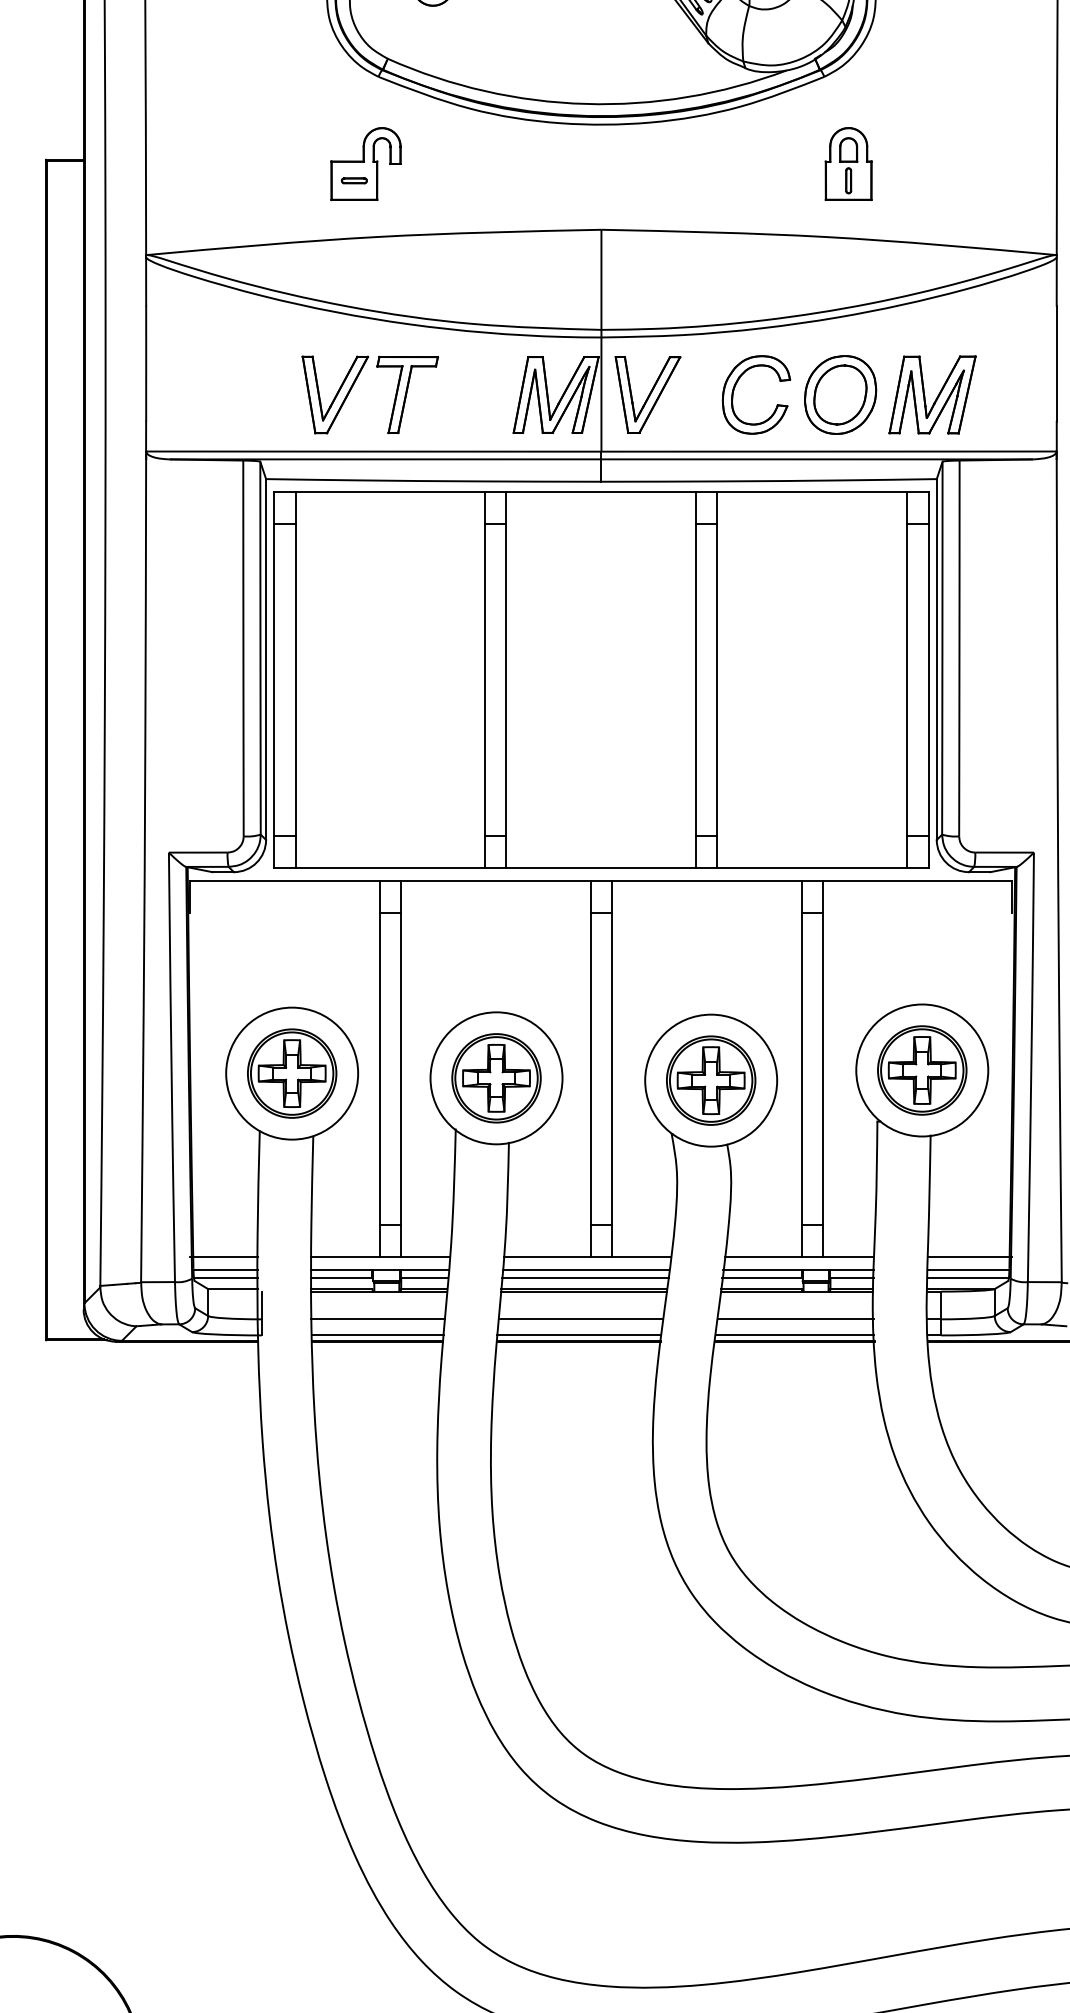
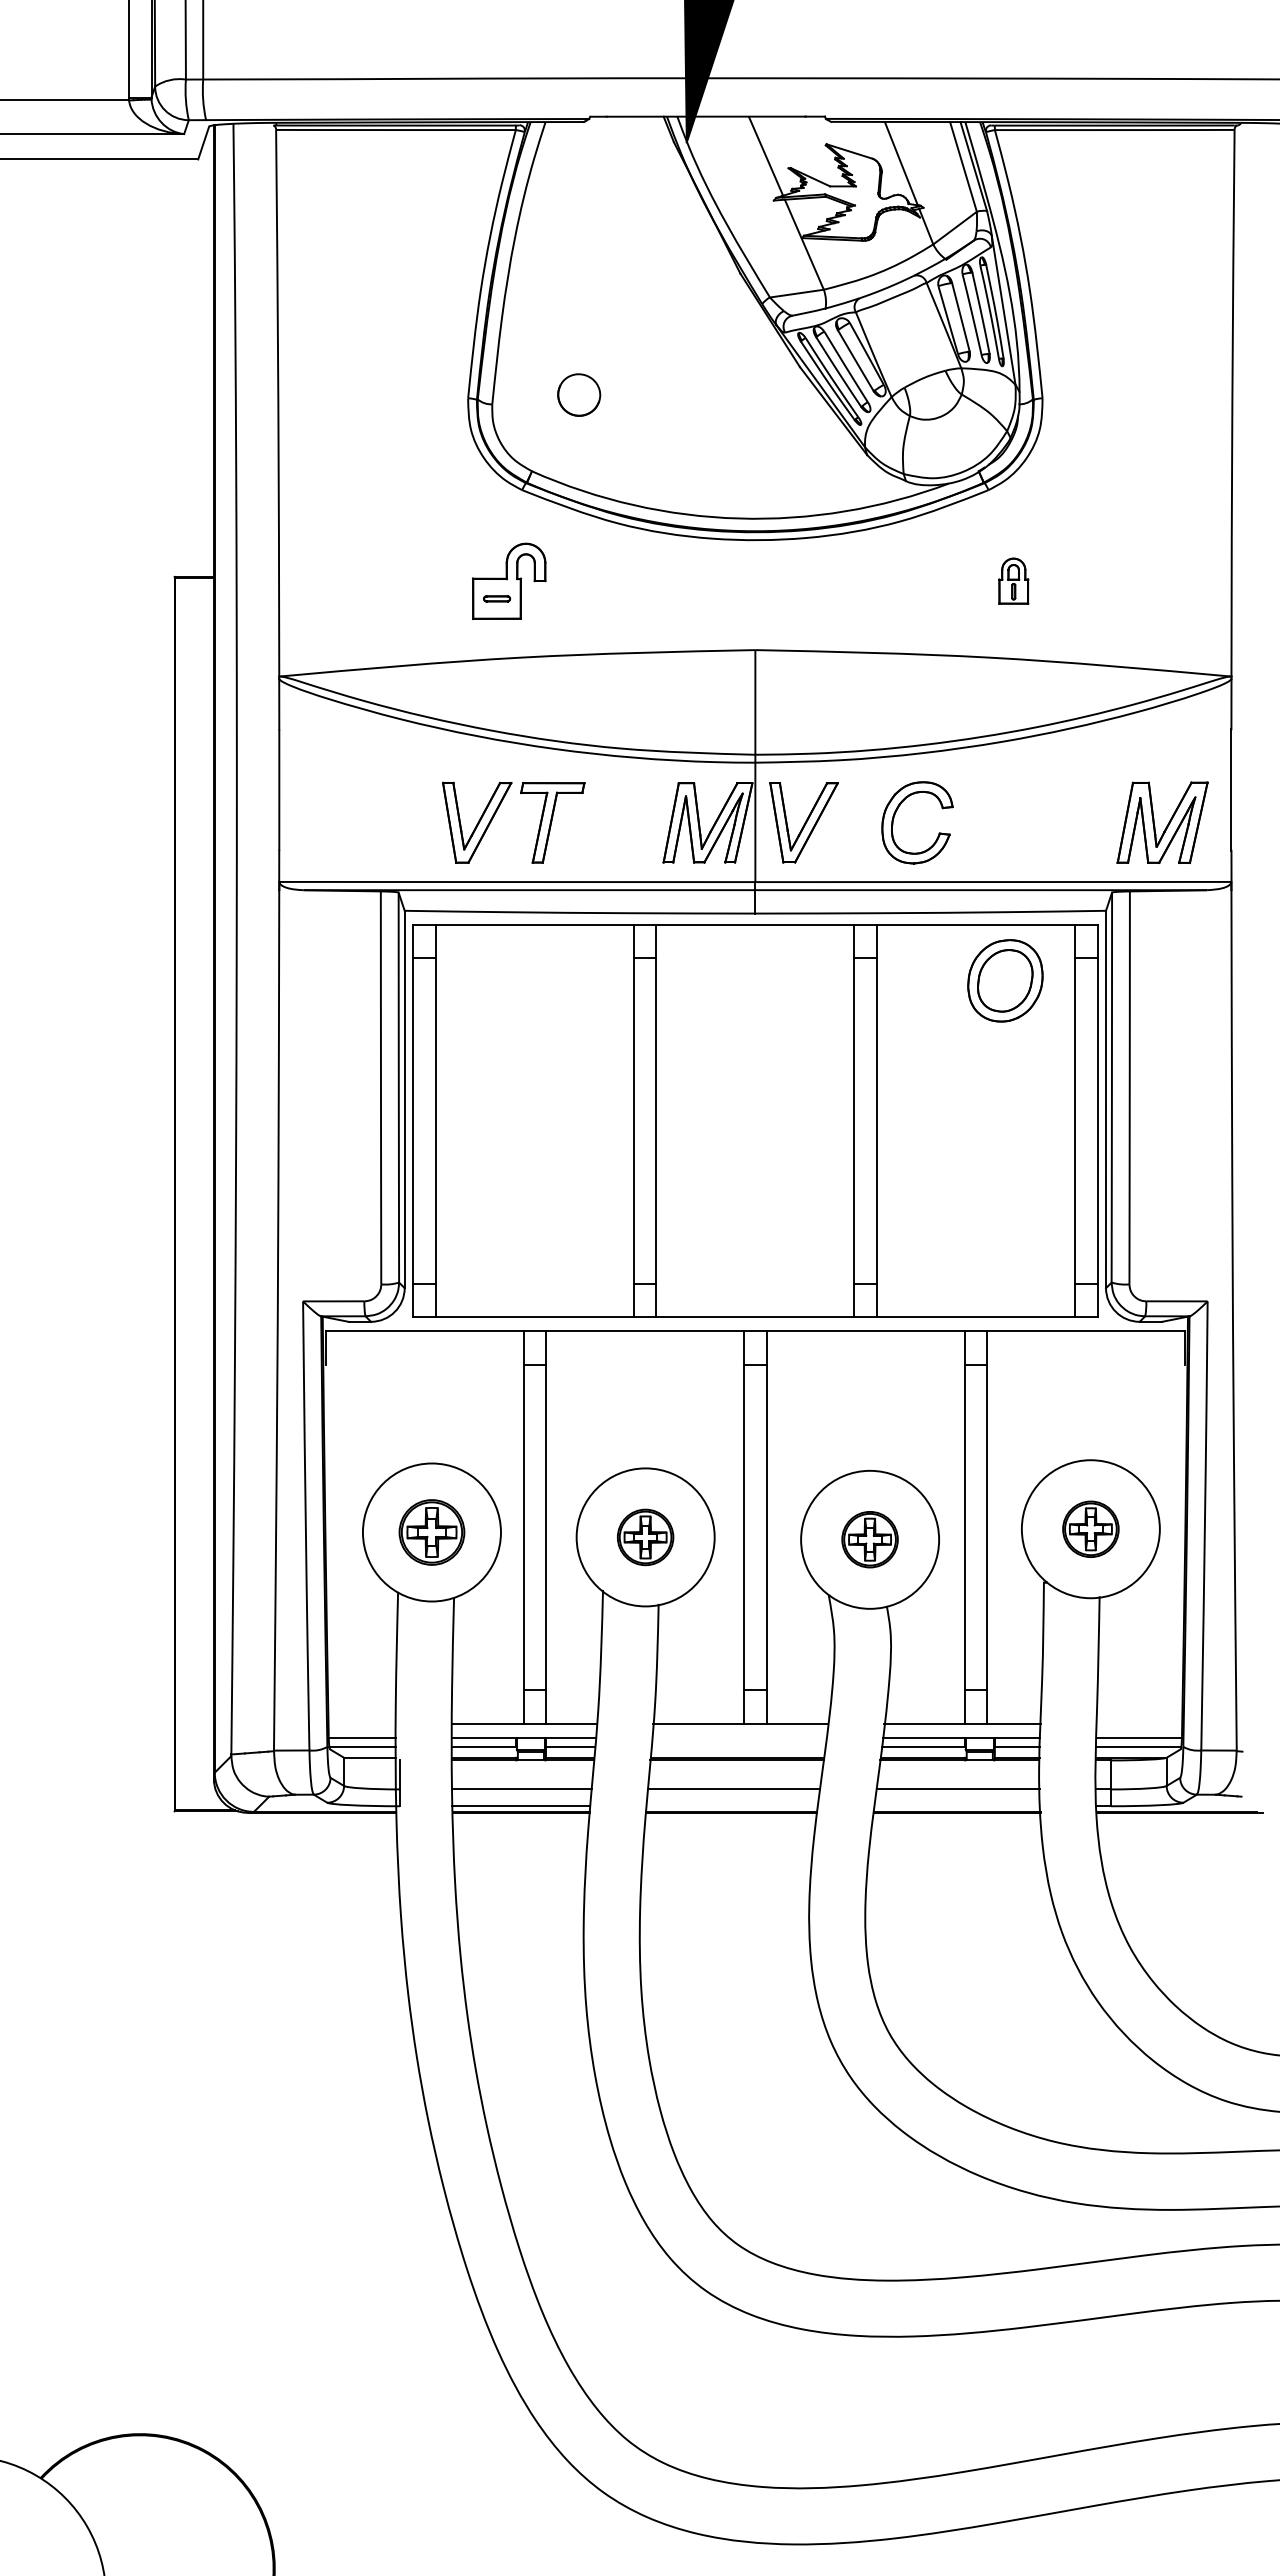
part: (848, 163) -> (1013, 580), size x0.6
part: (840, 394) -> (1005, 980), moved
part: (932, 394) -> (1162, 822), moved
part: (921, 1070) -> (1090, 1529), size x0.6
part: (291, 1073) -> (431, 1532), size x0.7
part: (496, 1078) -> (645, 1537), size x0.6
part: (710, 1080) -> (869, 1539), size x0.6
line: (223, 1257) -> (360, 1724), removed
line: (969, 1257) -> (1140, 1724), removed
line: (586, 1270) -> (739, 1738), removed
line: (585, 1278) -> (738, 1746), removed
line: (579, 1335) -> (732, 1806), removed
line: (794, 1335) -> (957, 1806), removed

